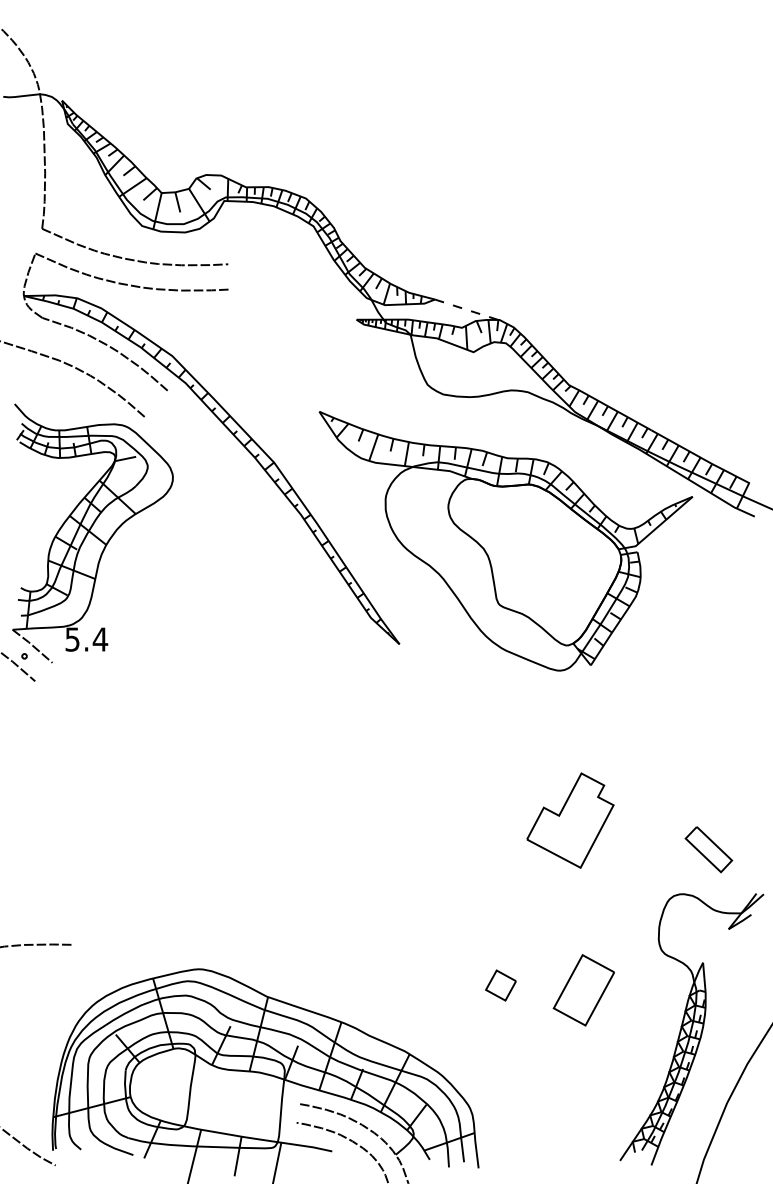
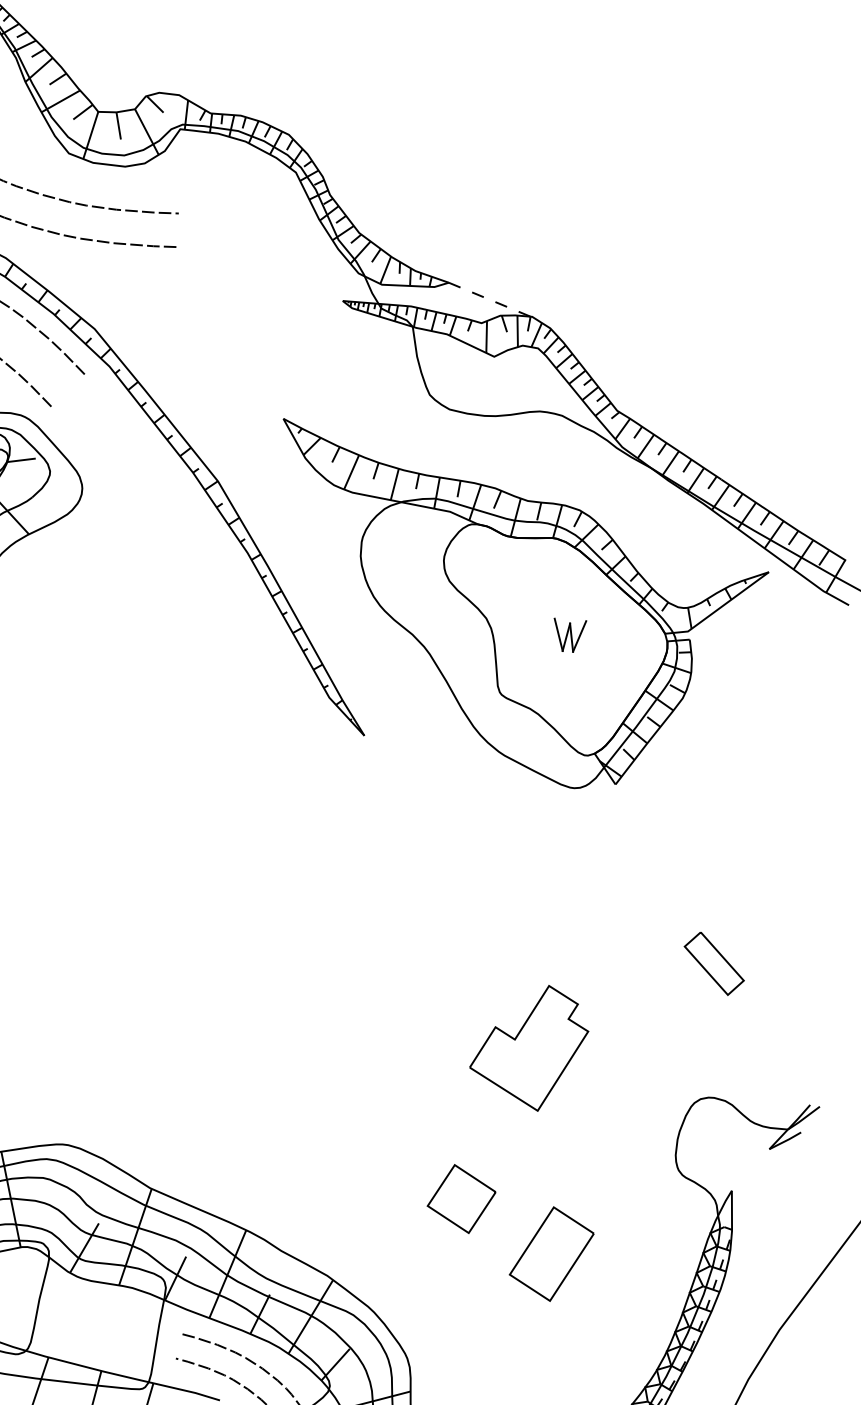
part: (546, 556) -> (568, 635), added
part: (570, 820) -> (529, 1047), moved
part: (708, 849) -> (713, 963), moved
part: (500, 985) -> (460, 1198), size x1.67
part: (583, 990) -> (551, 1254), moved

